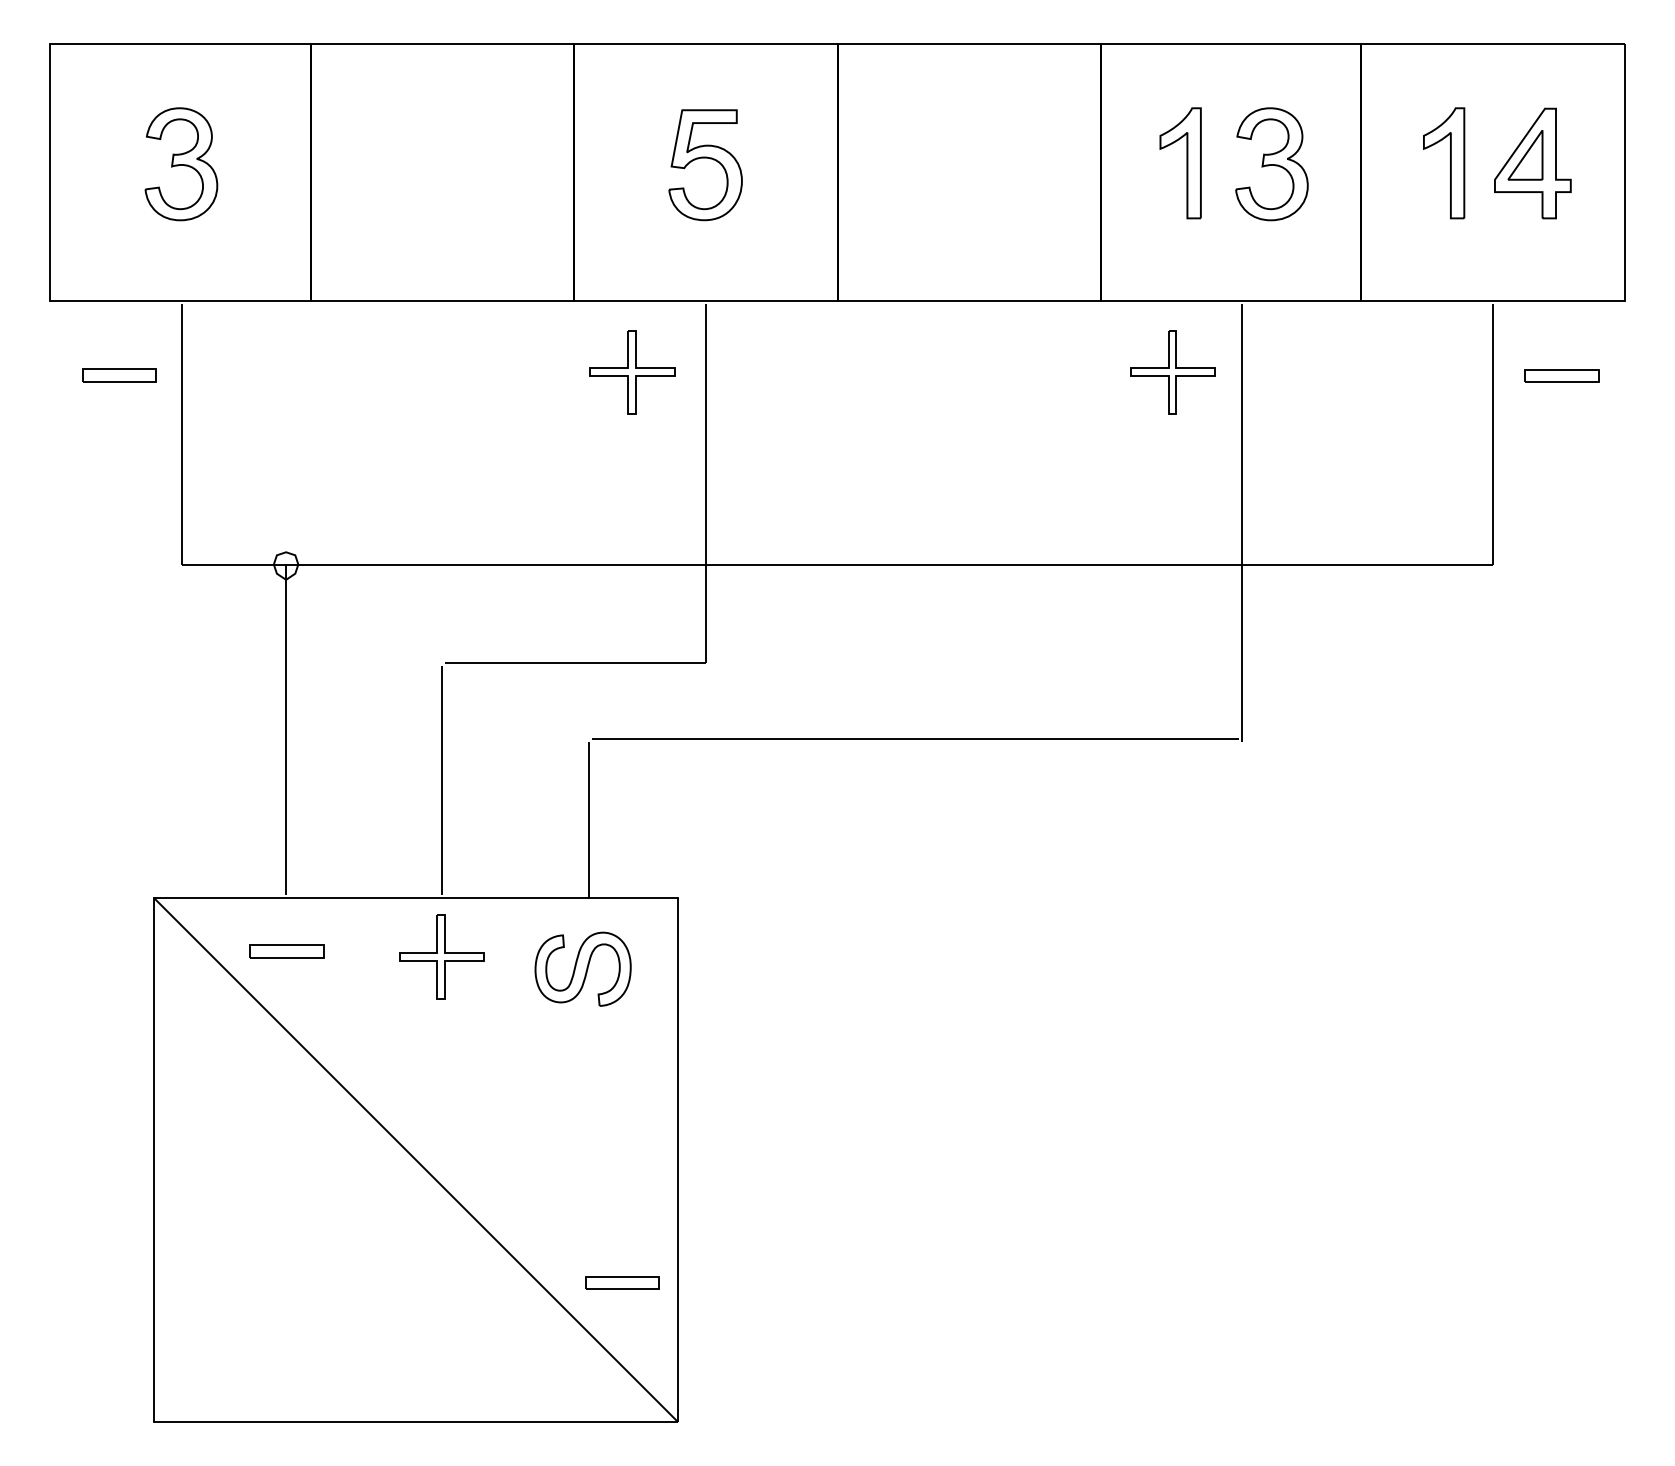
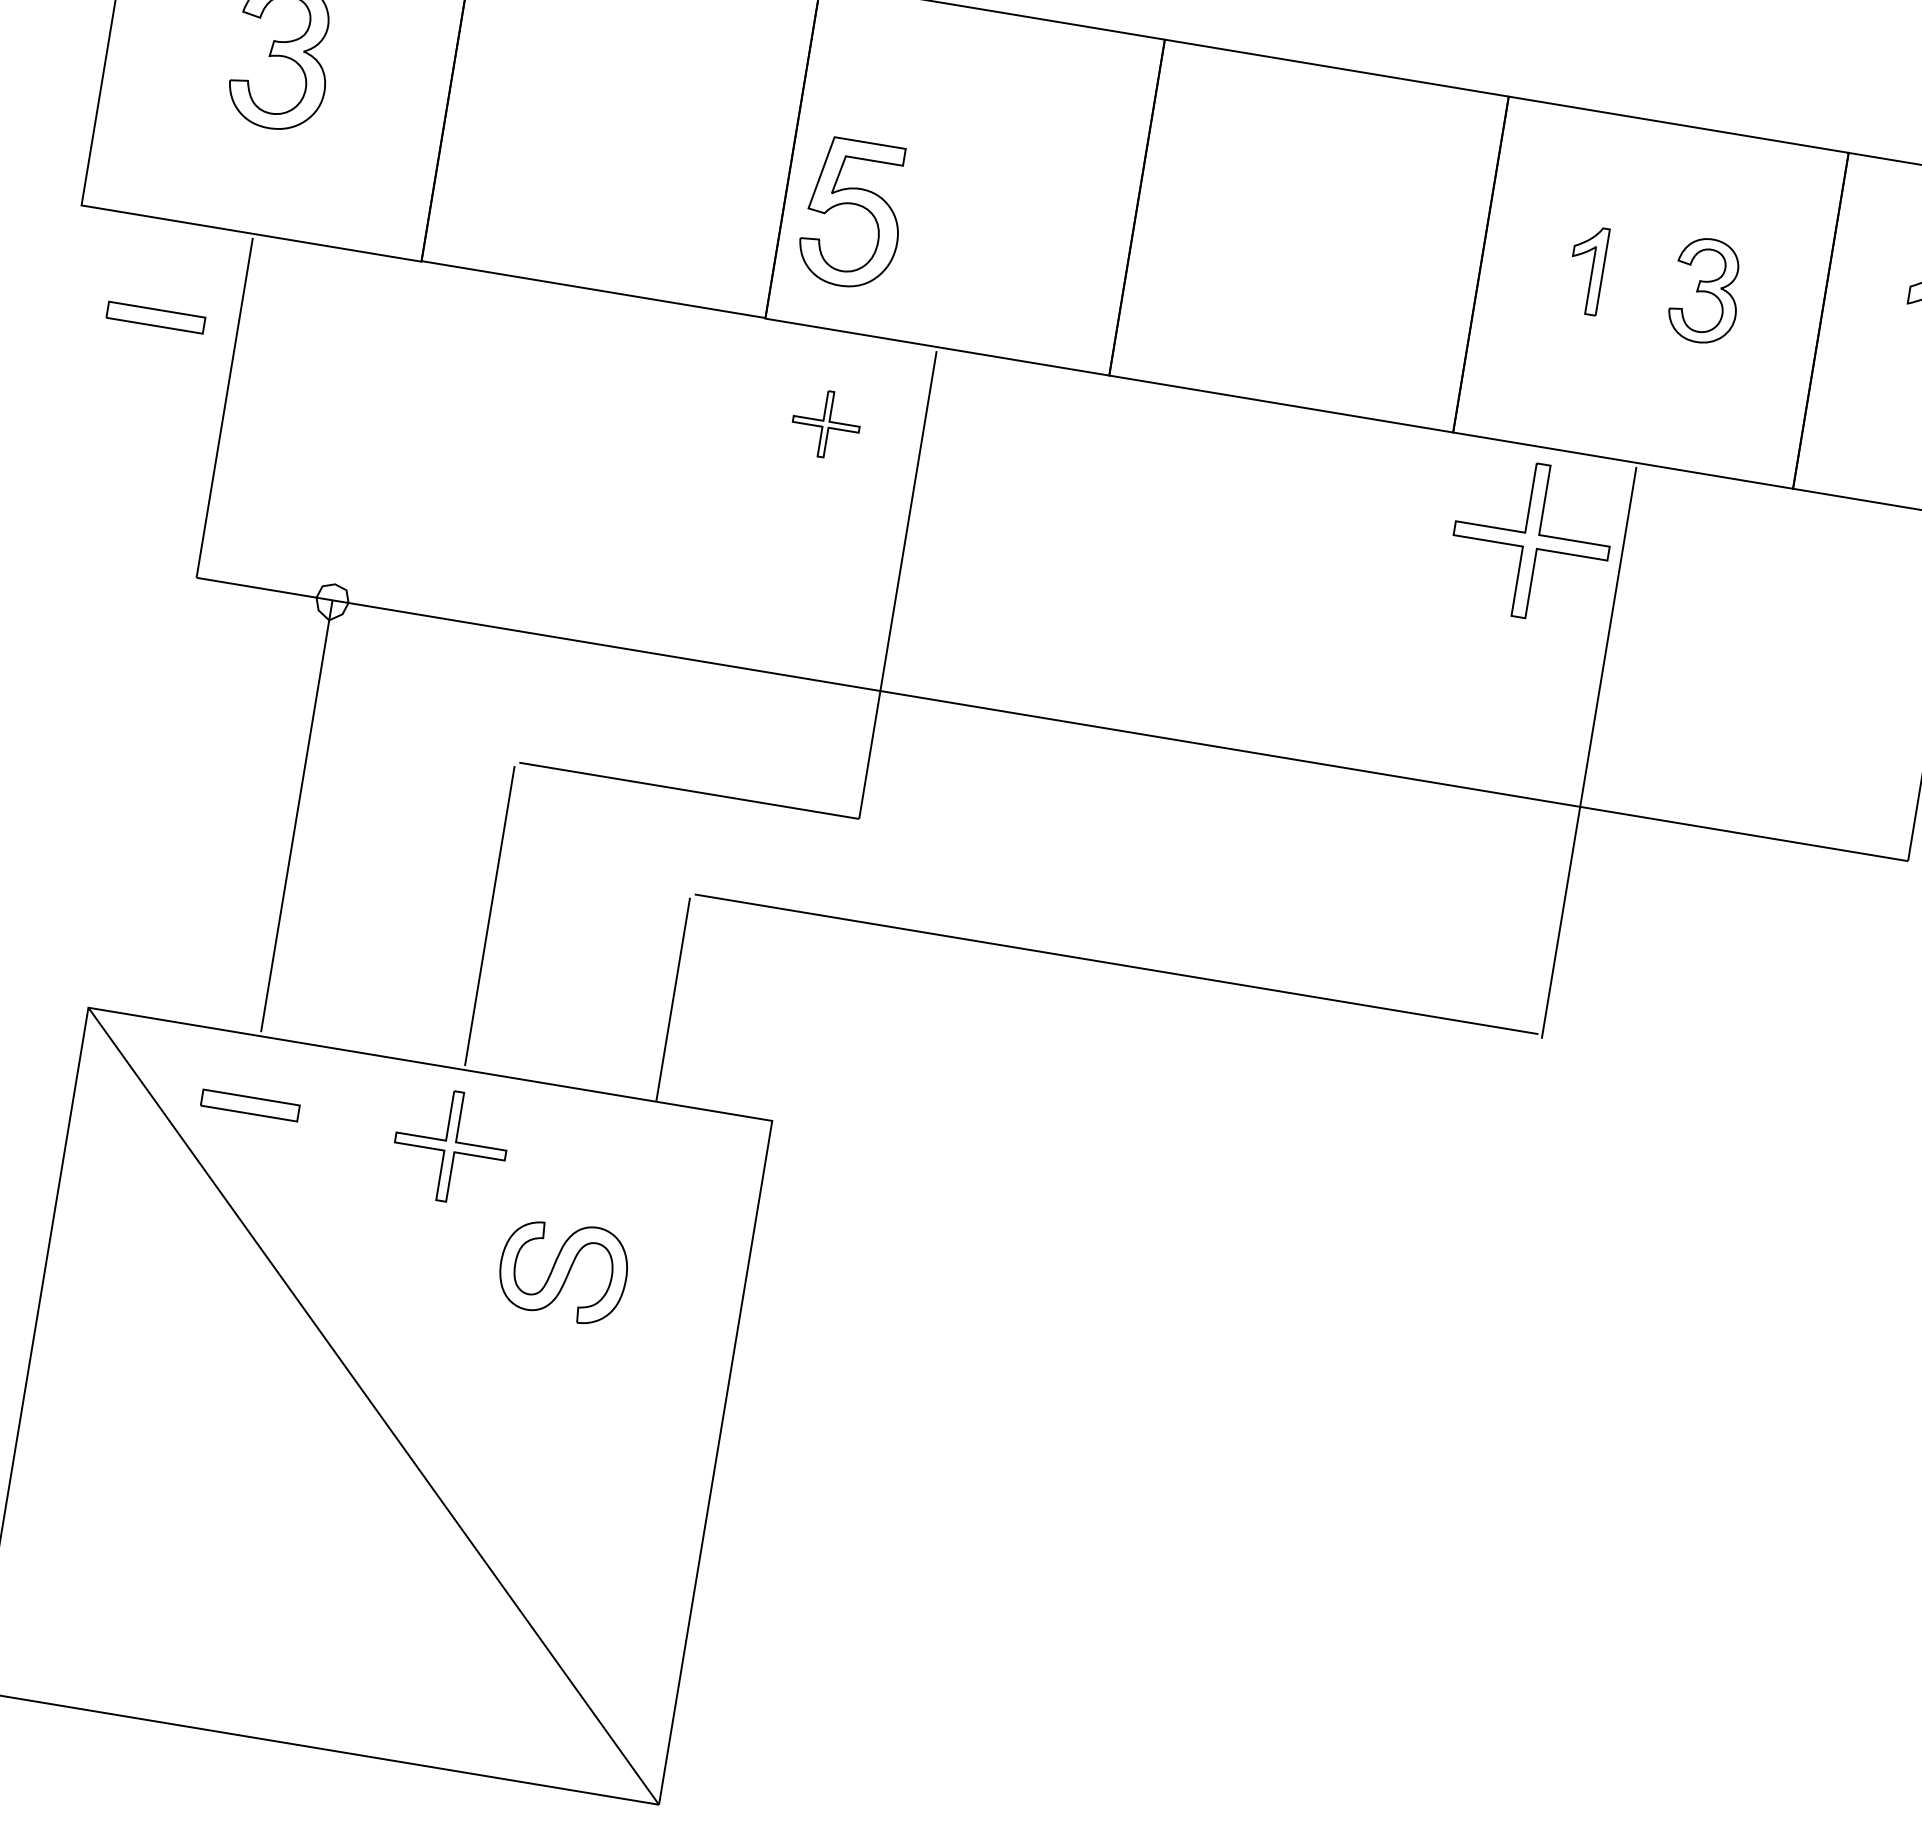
part: (705, 158) -> (854, 205), moved
part: (1180, 163) -> (1586, 270), size x0.6
part: (1271, 164) -> (1705, 291), size x0.7
part: (632, 372) -> (826, 424), size x0.6
part: (1172, 372) -> (1531, 541), size x1.4
part: (582, 968) -> (562, 1270), moved
part: (622, 1282) -> (616, 1610), removed

